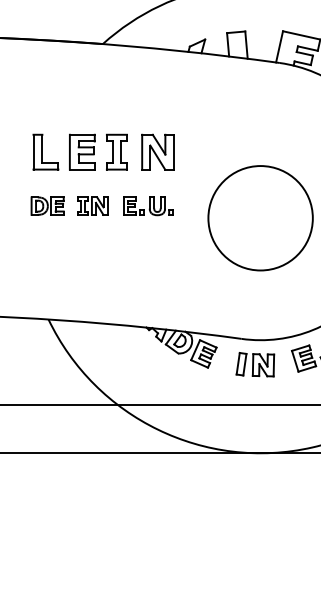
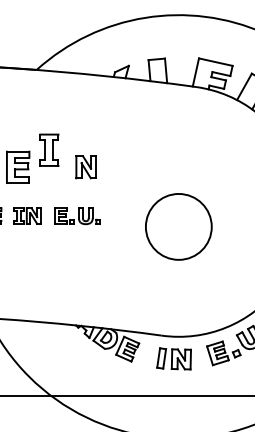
part: (116, 151) -> (48, 149), moved
part: (157, 151) -> (85, 166), size x0.7
circle: (260, 218) -> (178, 227), size x0.7

